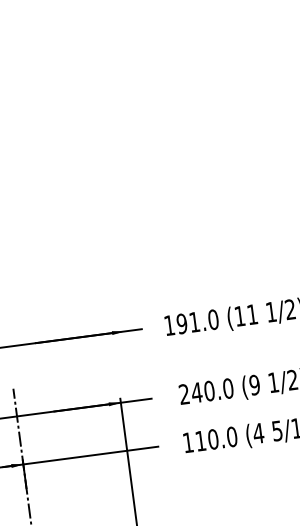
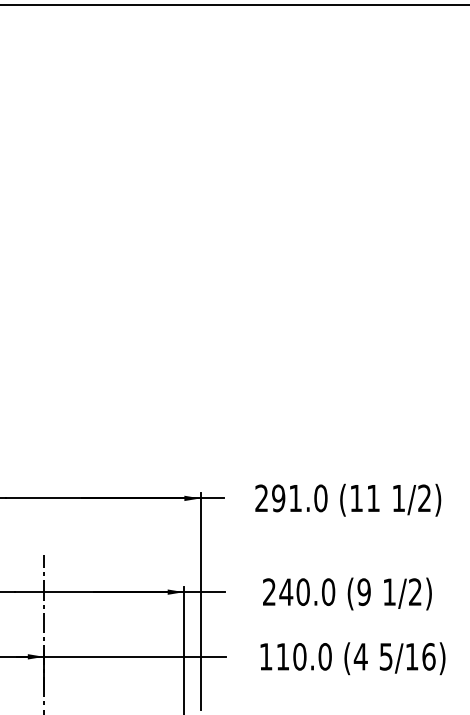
text: (169, 324) -> (261, 497), 191.0 -> 291.0
line: (134, 408) -> (200, 601), added

